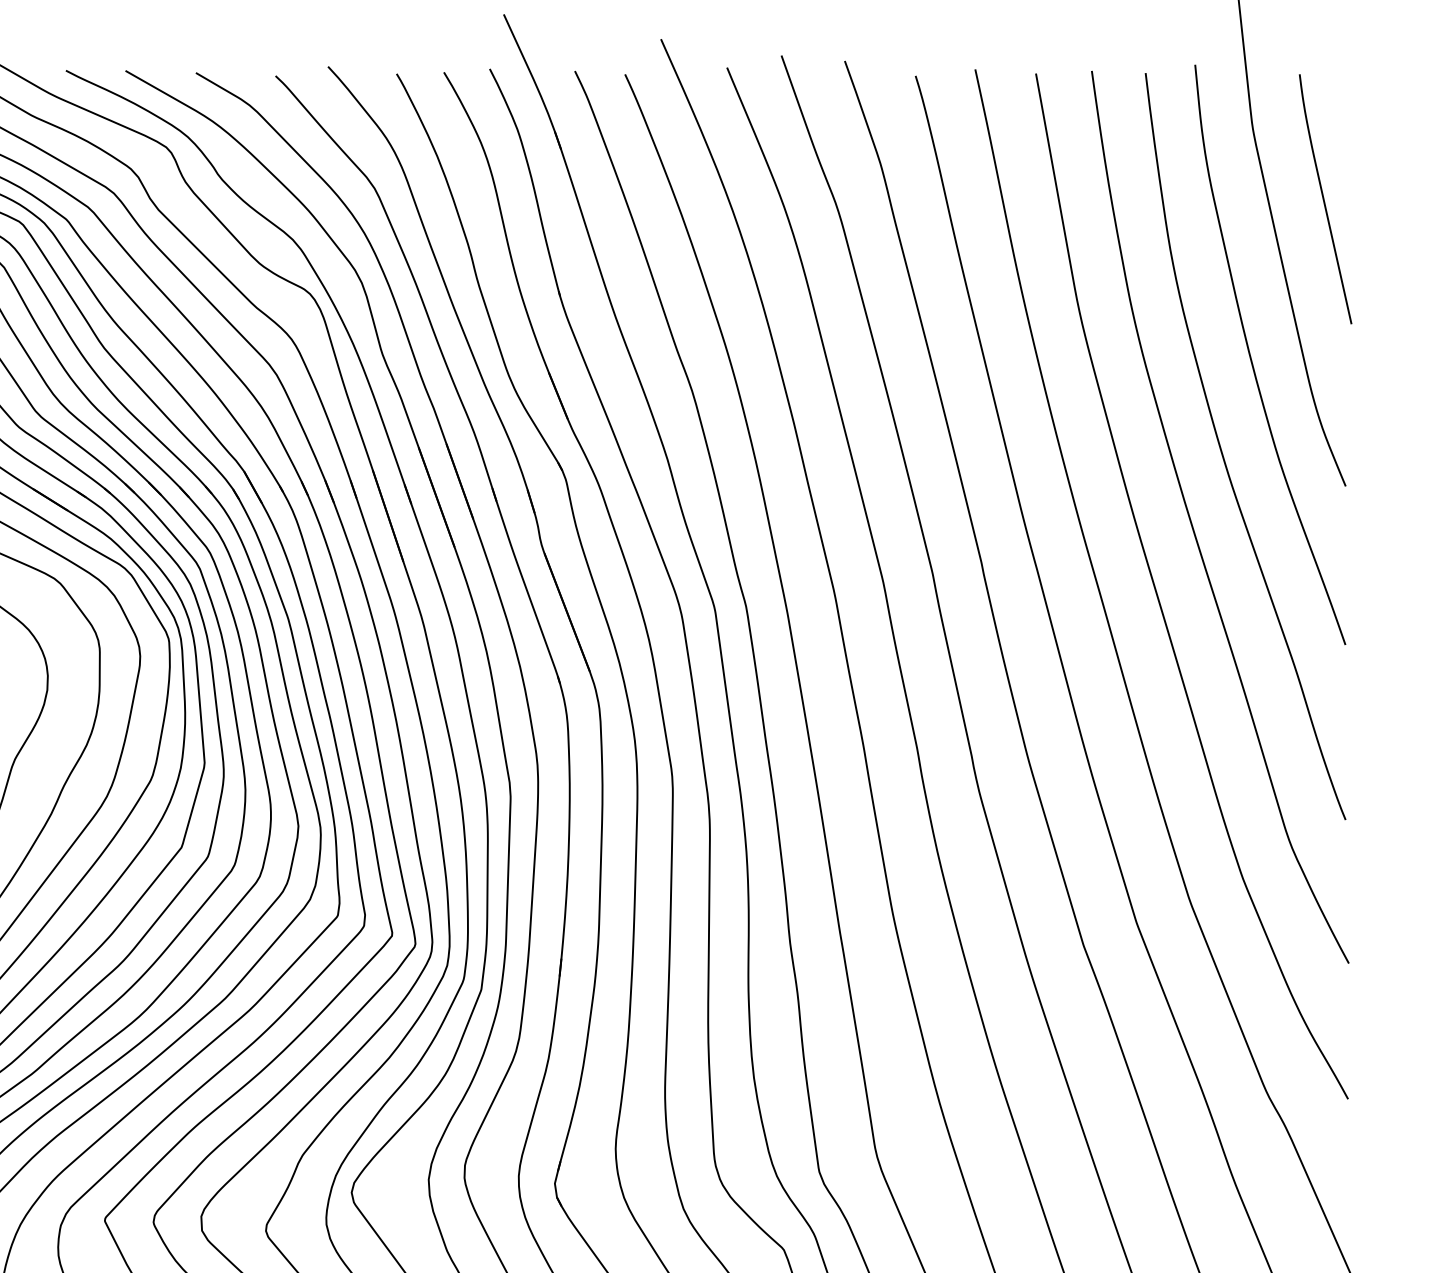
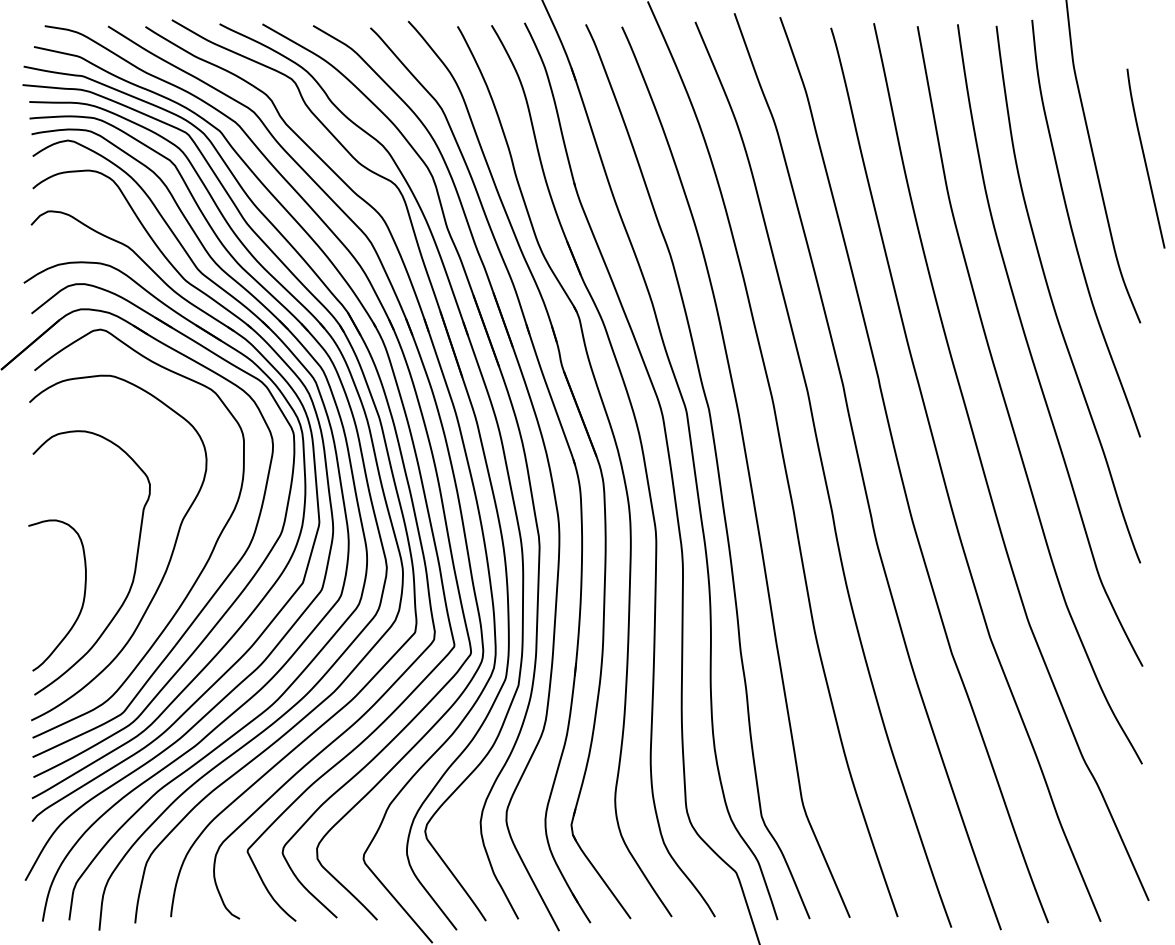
curve: (1324, 199) -> (1145, 158), moved

